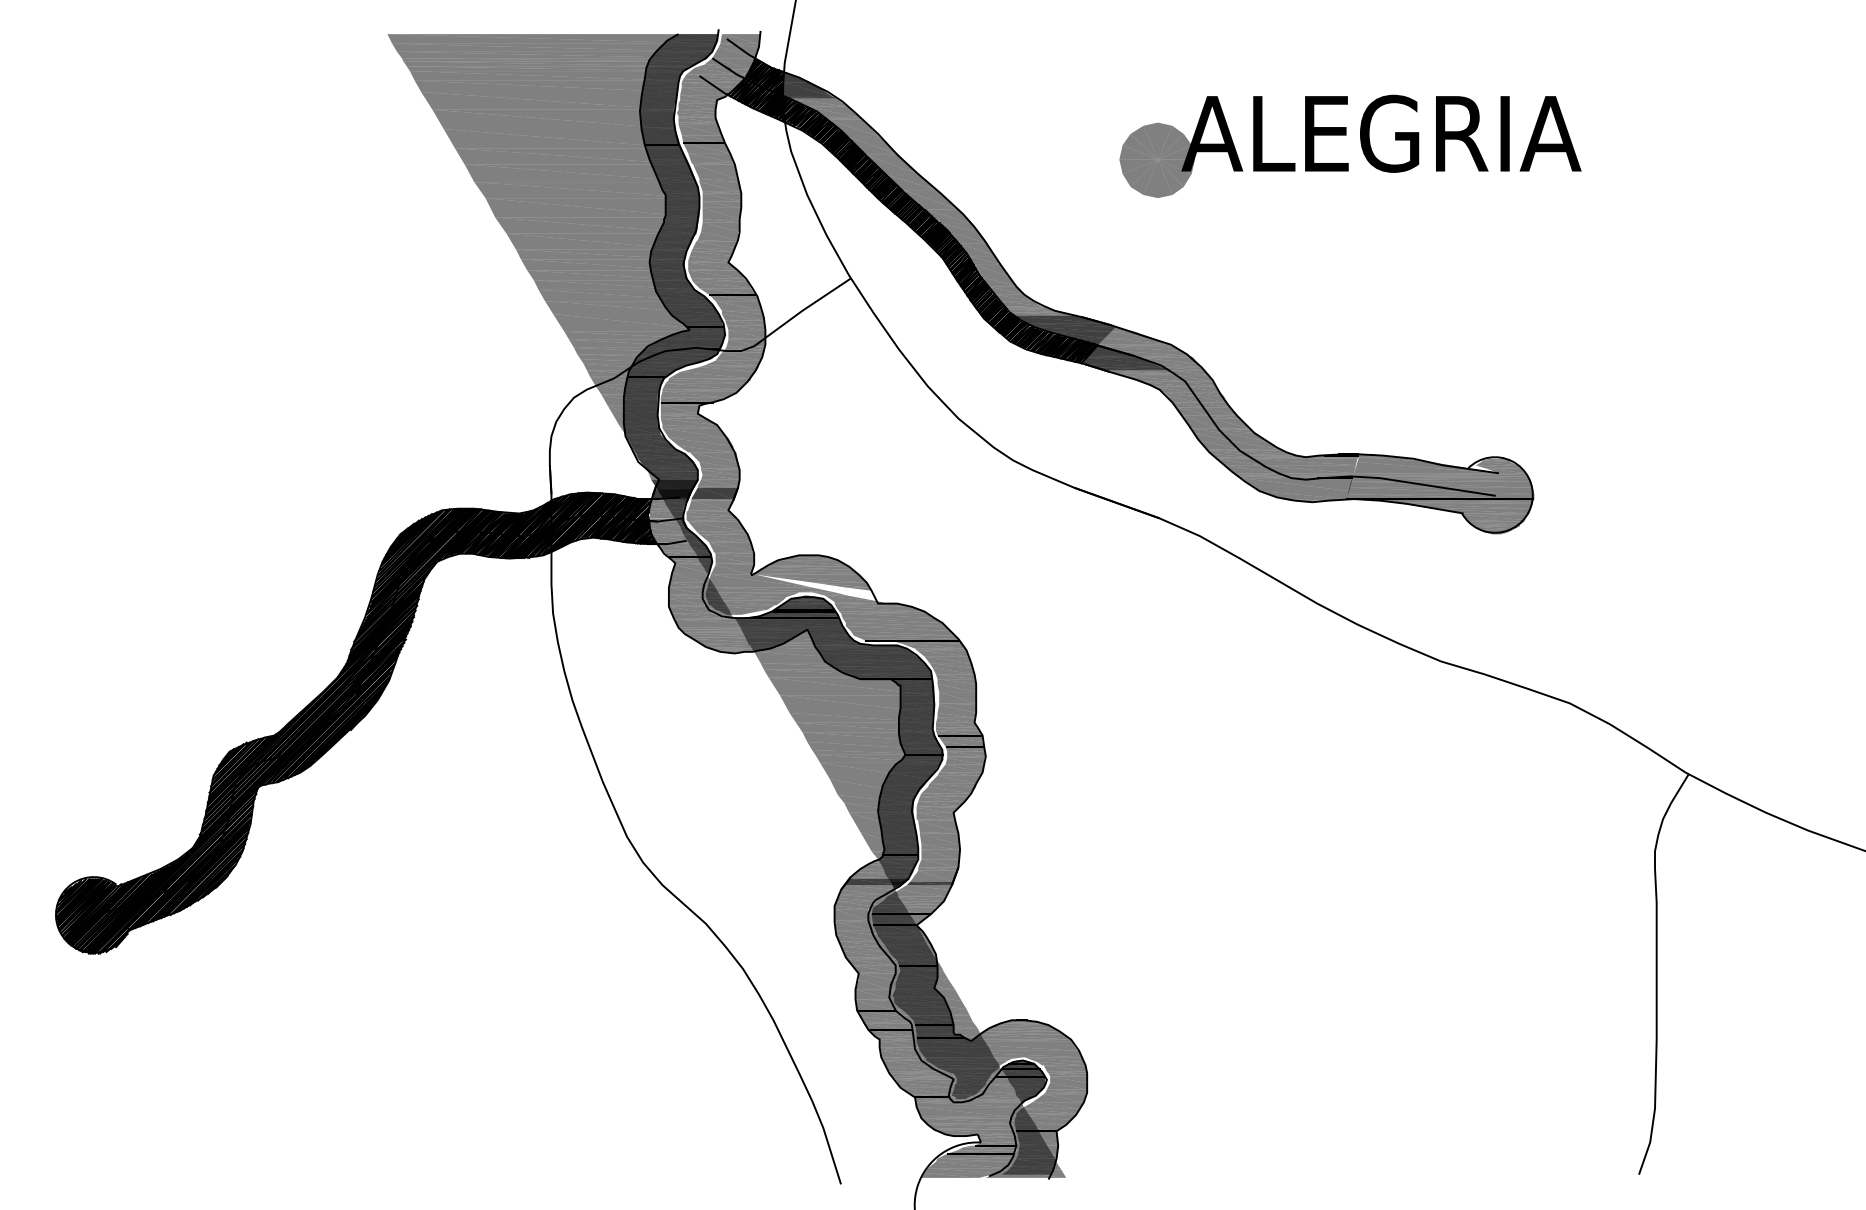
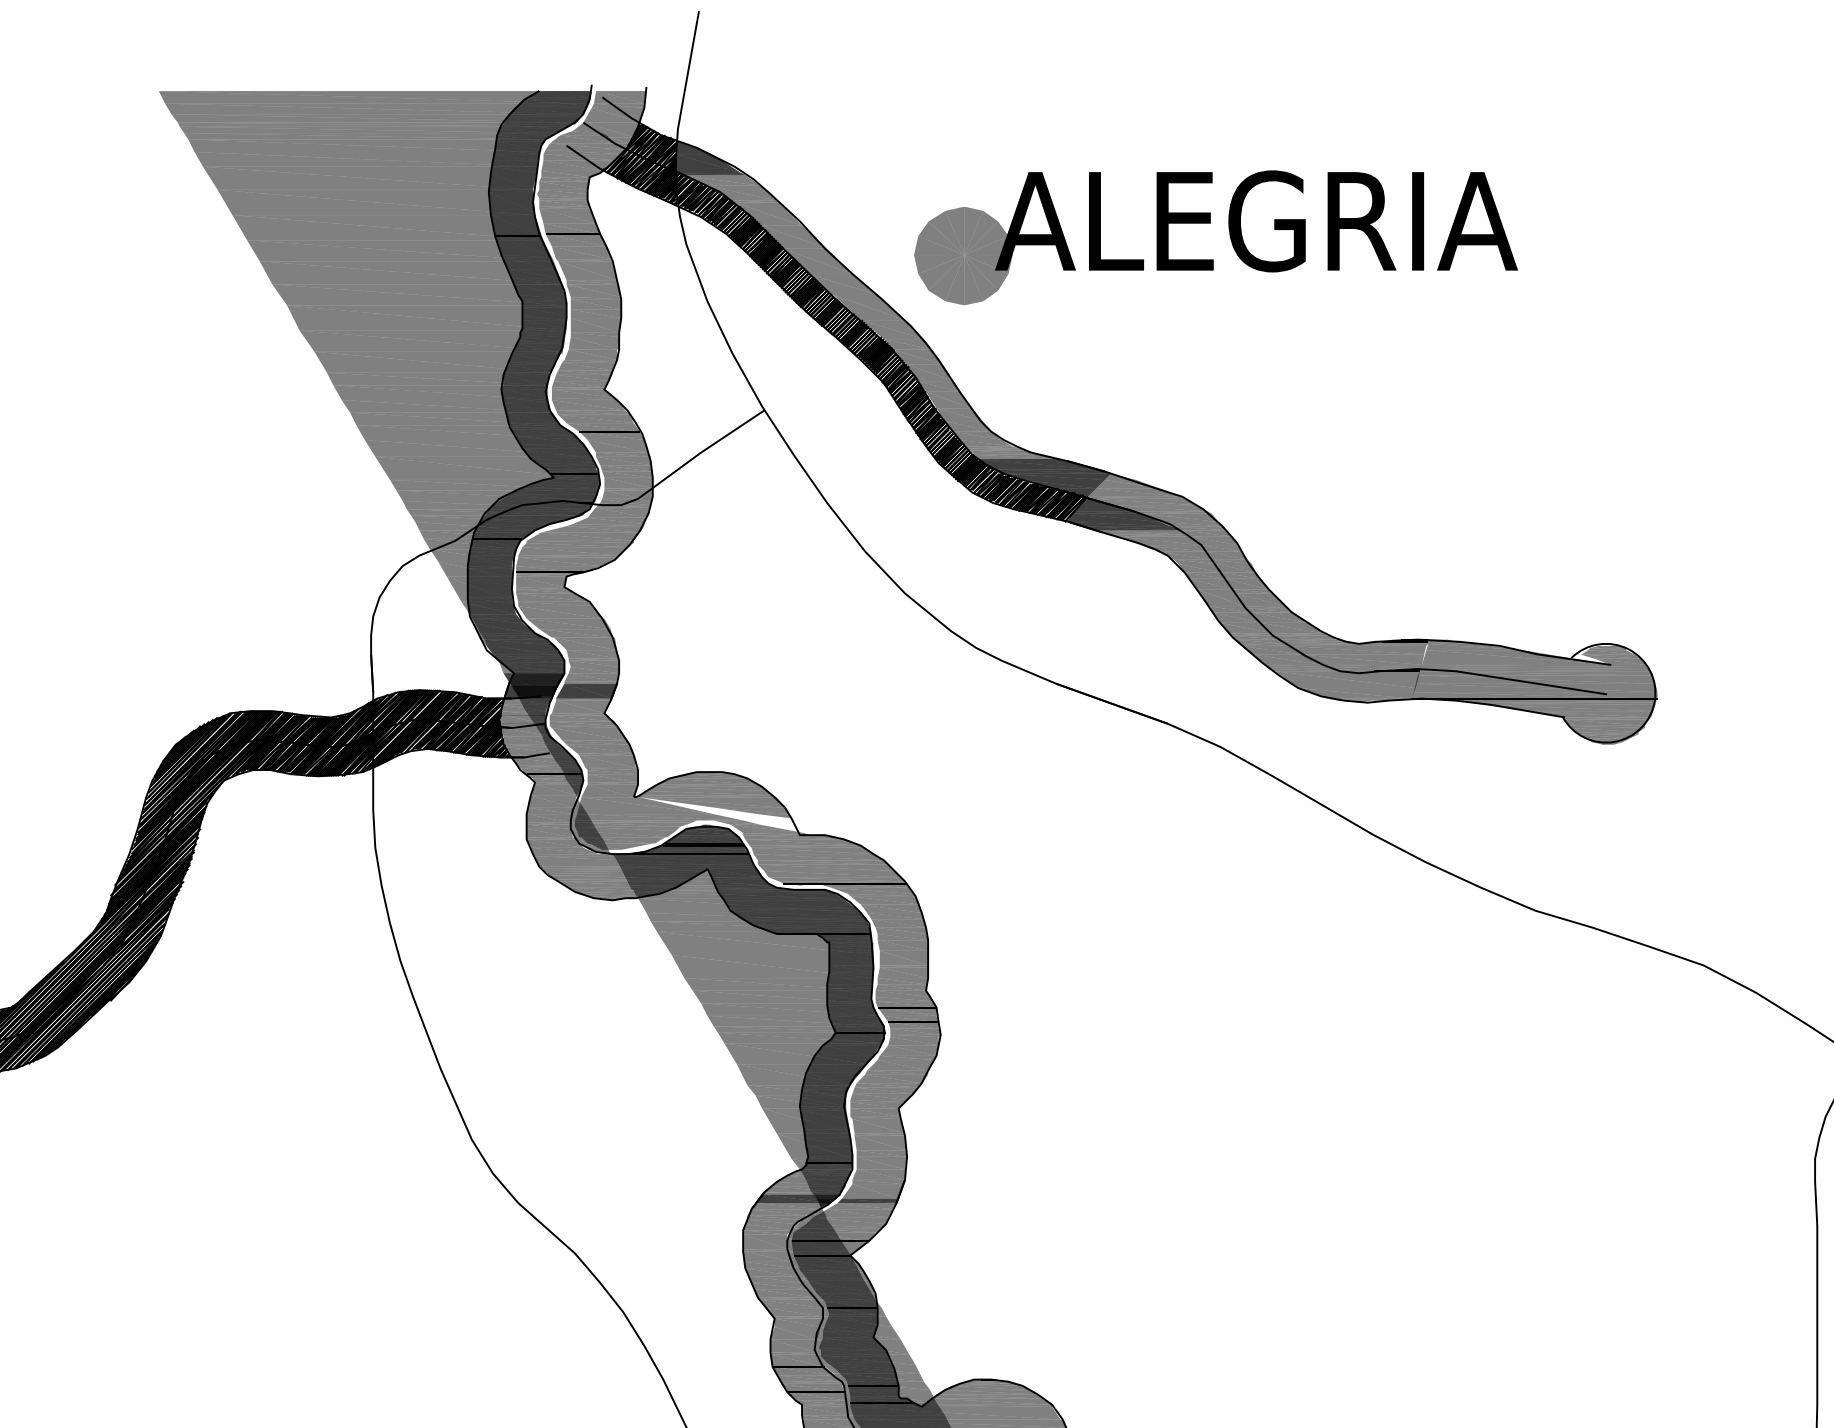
text: (1350, 145) -> (1216, 236), moved

